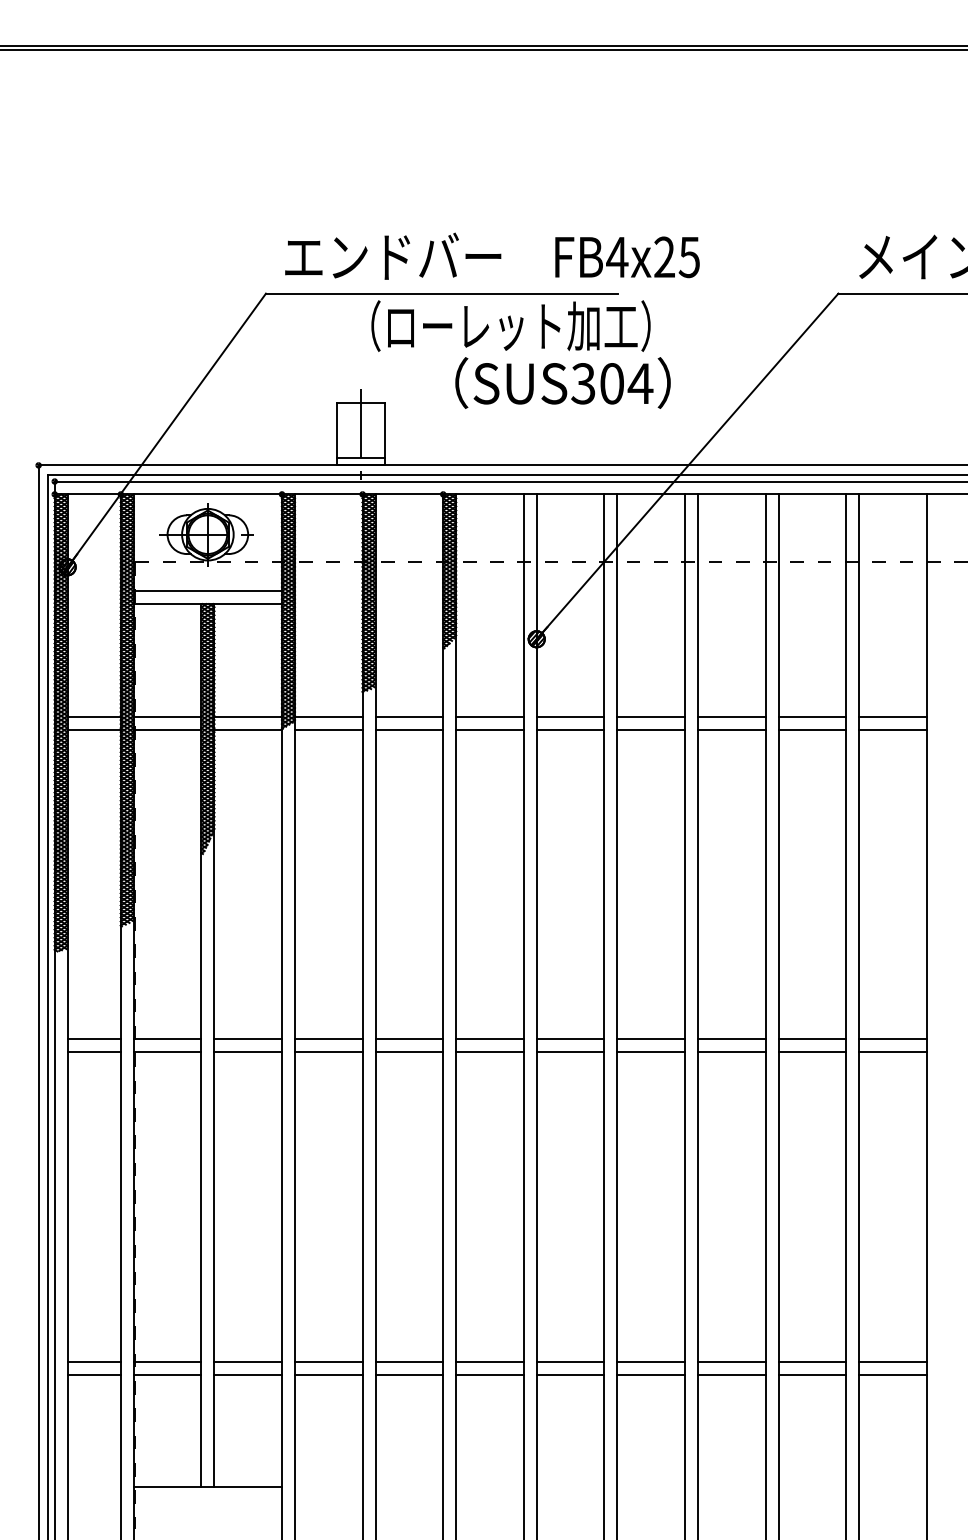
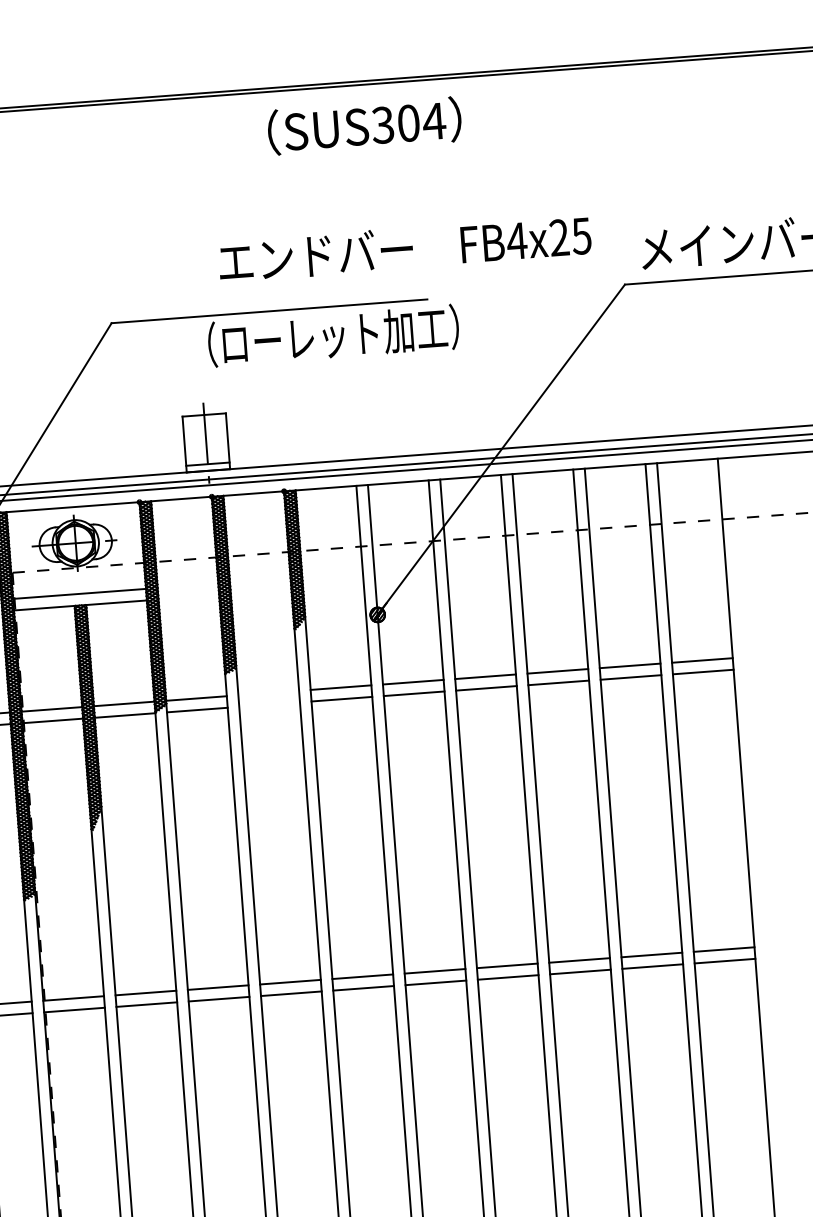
text: (492, 255) -> (404, 247), moved
text: (562, 382) -> (364, 125), moved
line: (409, 716) -> (268, 692), removed
line: (409, 729) -> (269, 704), removed

